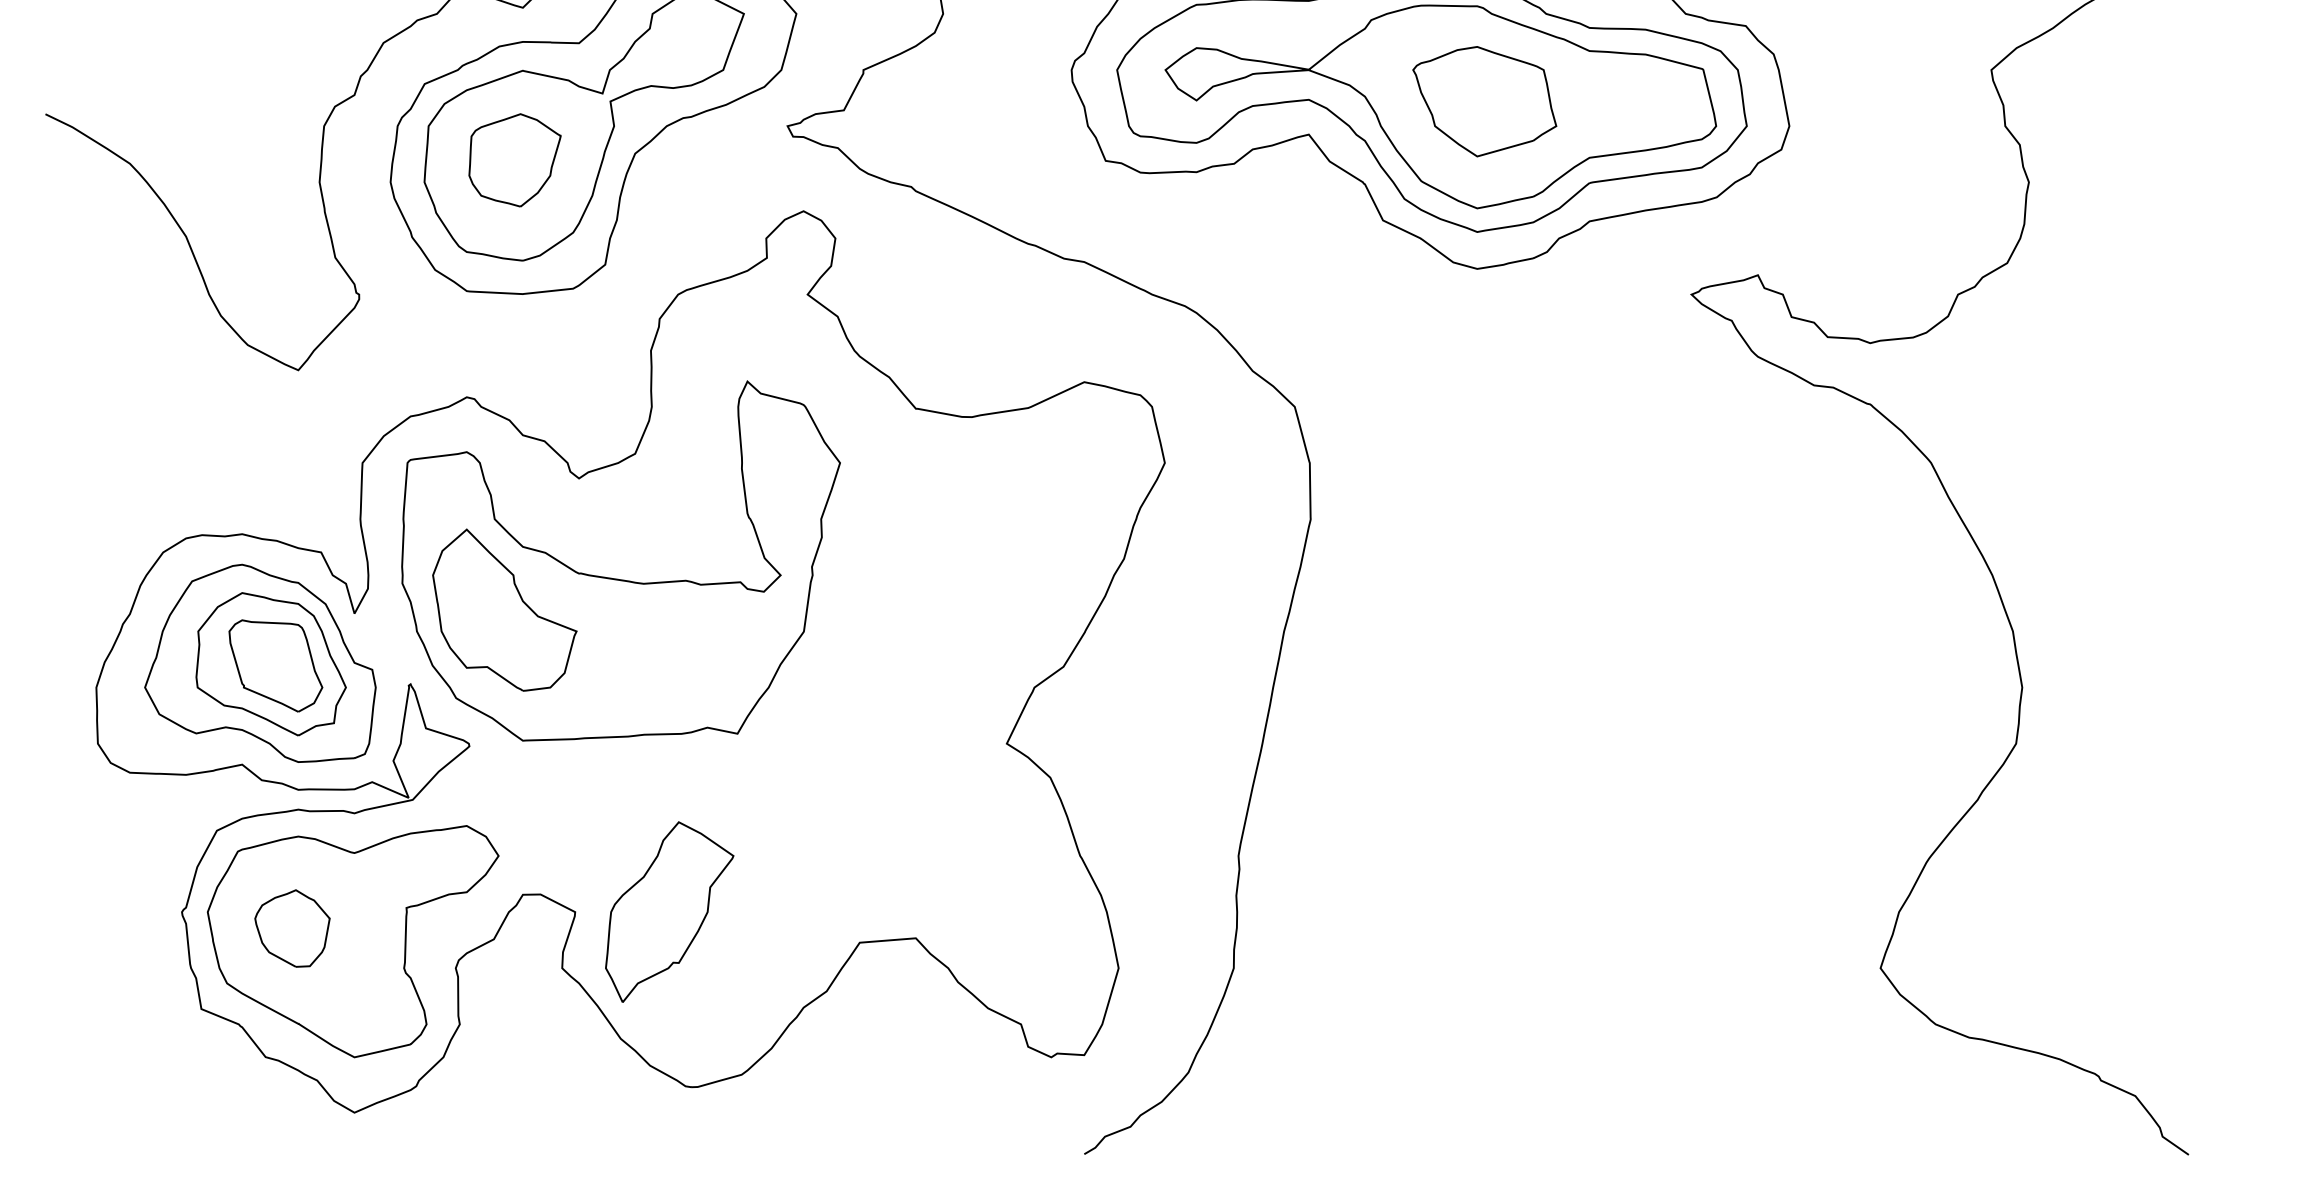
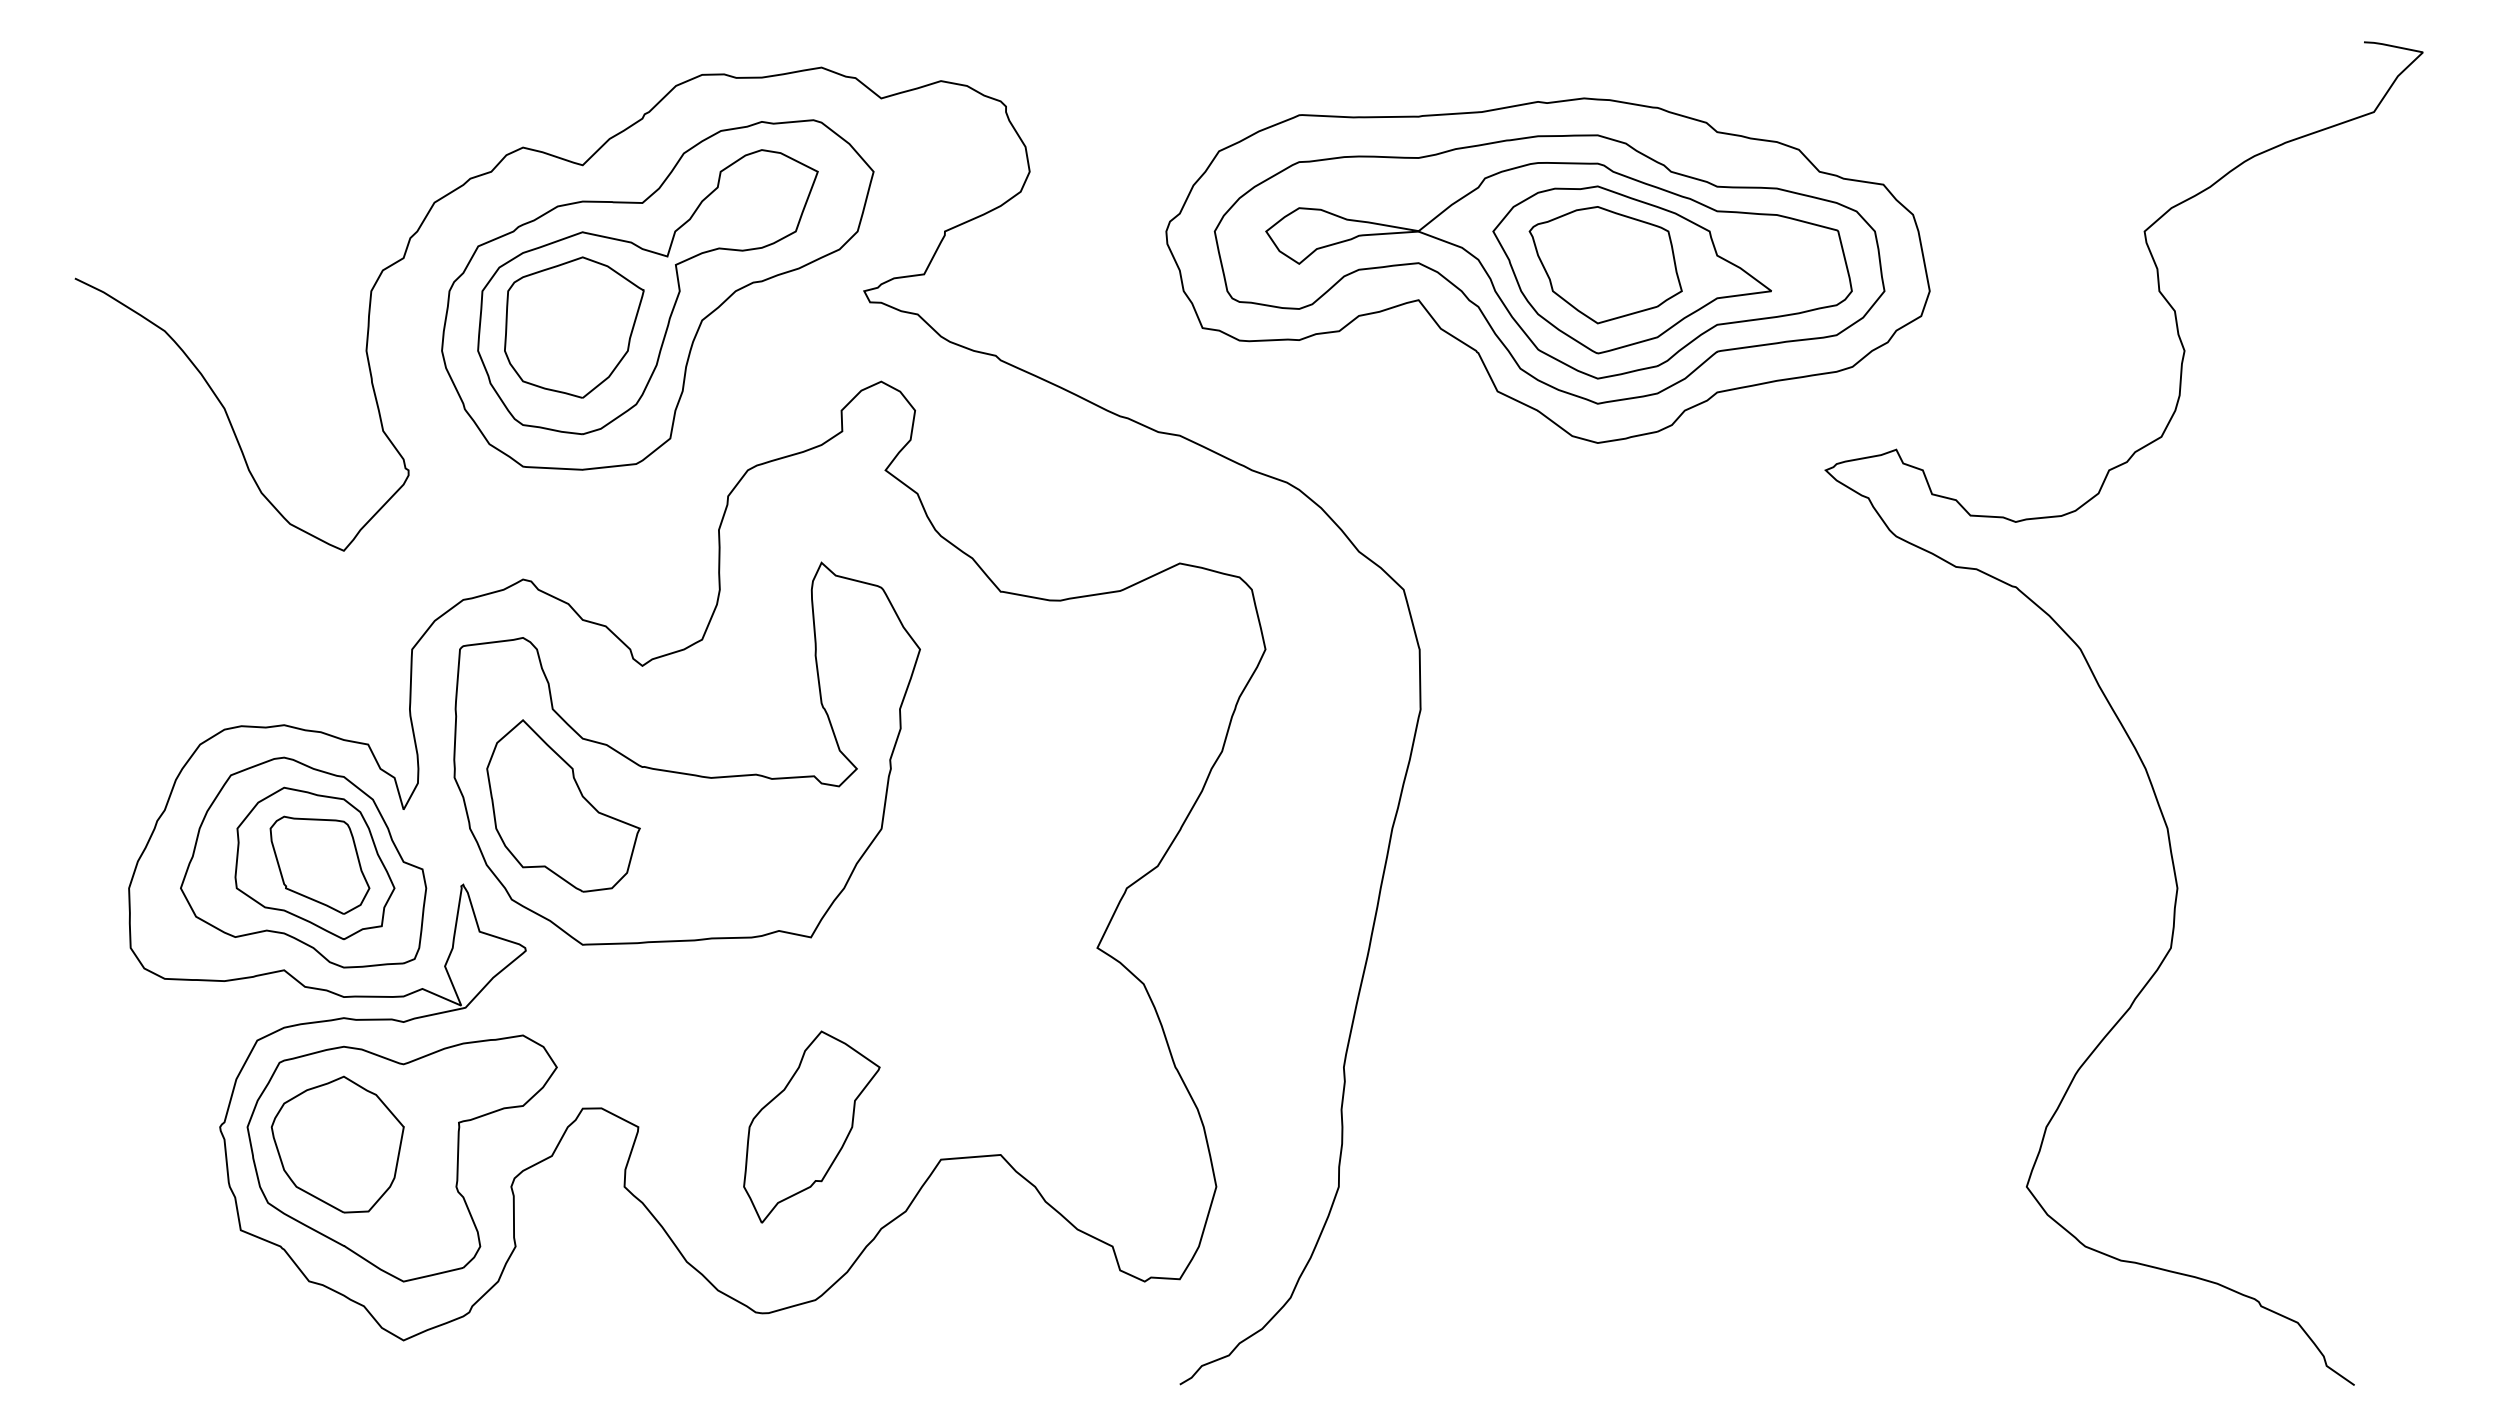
part: (1508, 105) -> (1631, 269), added
part: (515, 160) -> (574, 327), size x1.43
part: (669, 911) -> (811, 1126), moved
part: (292, 928) -> (337, 1144), size x1.67

